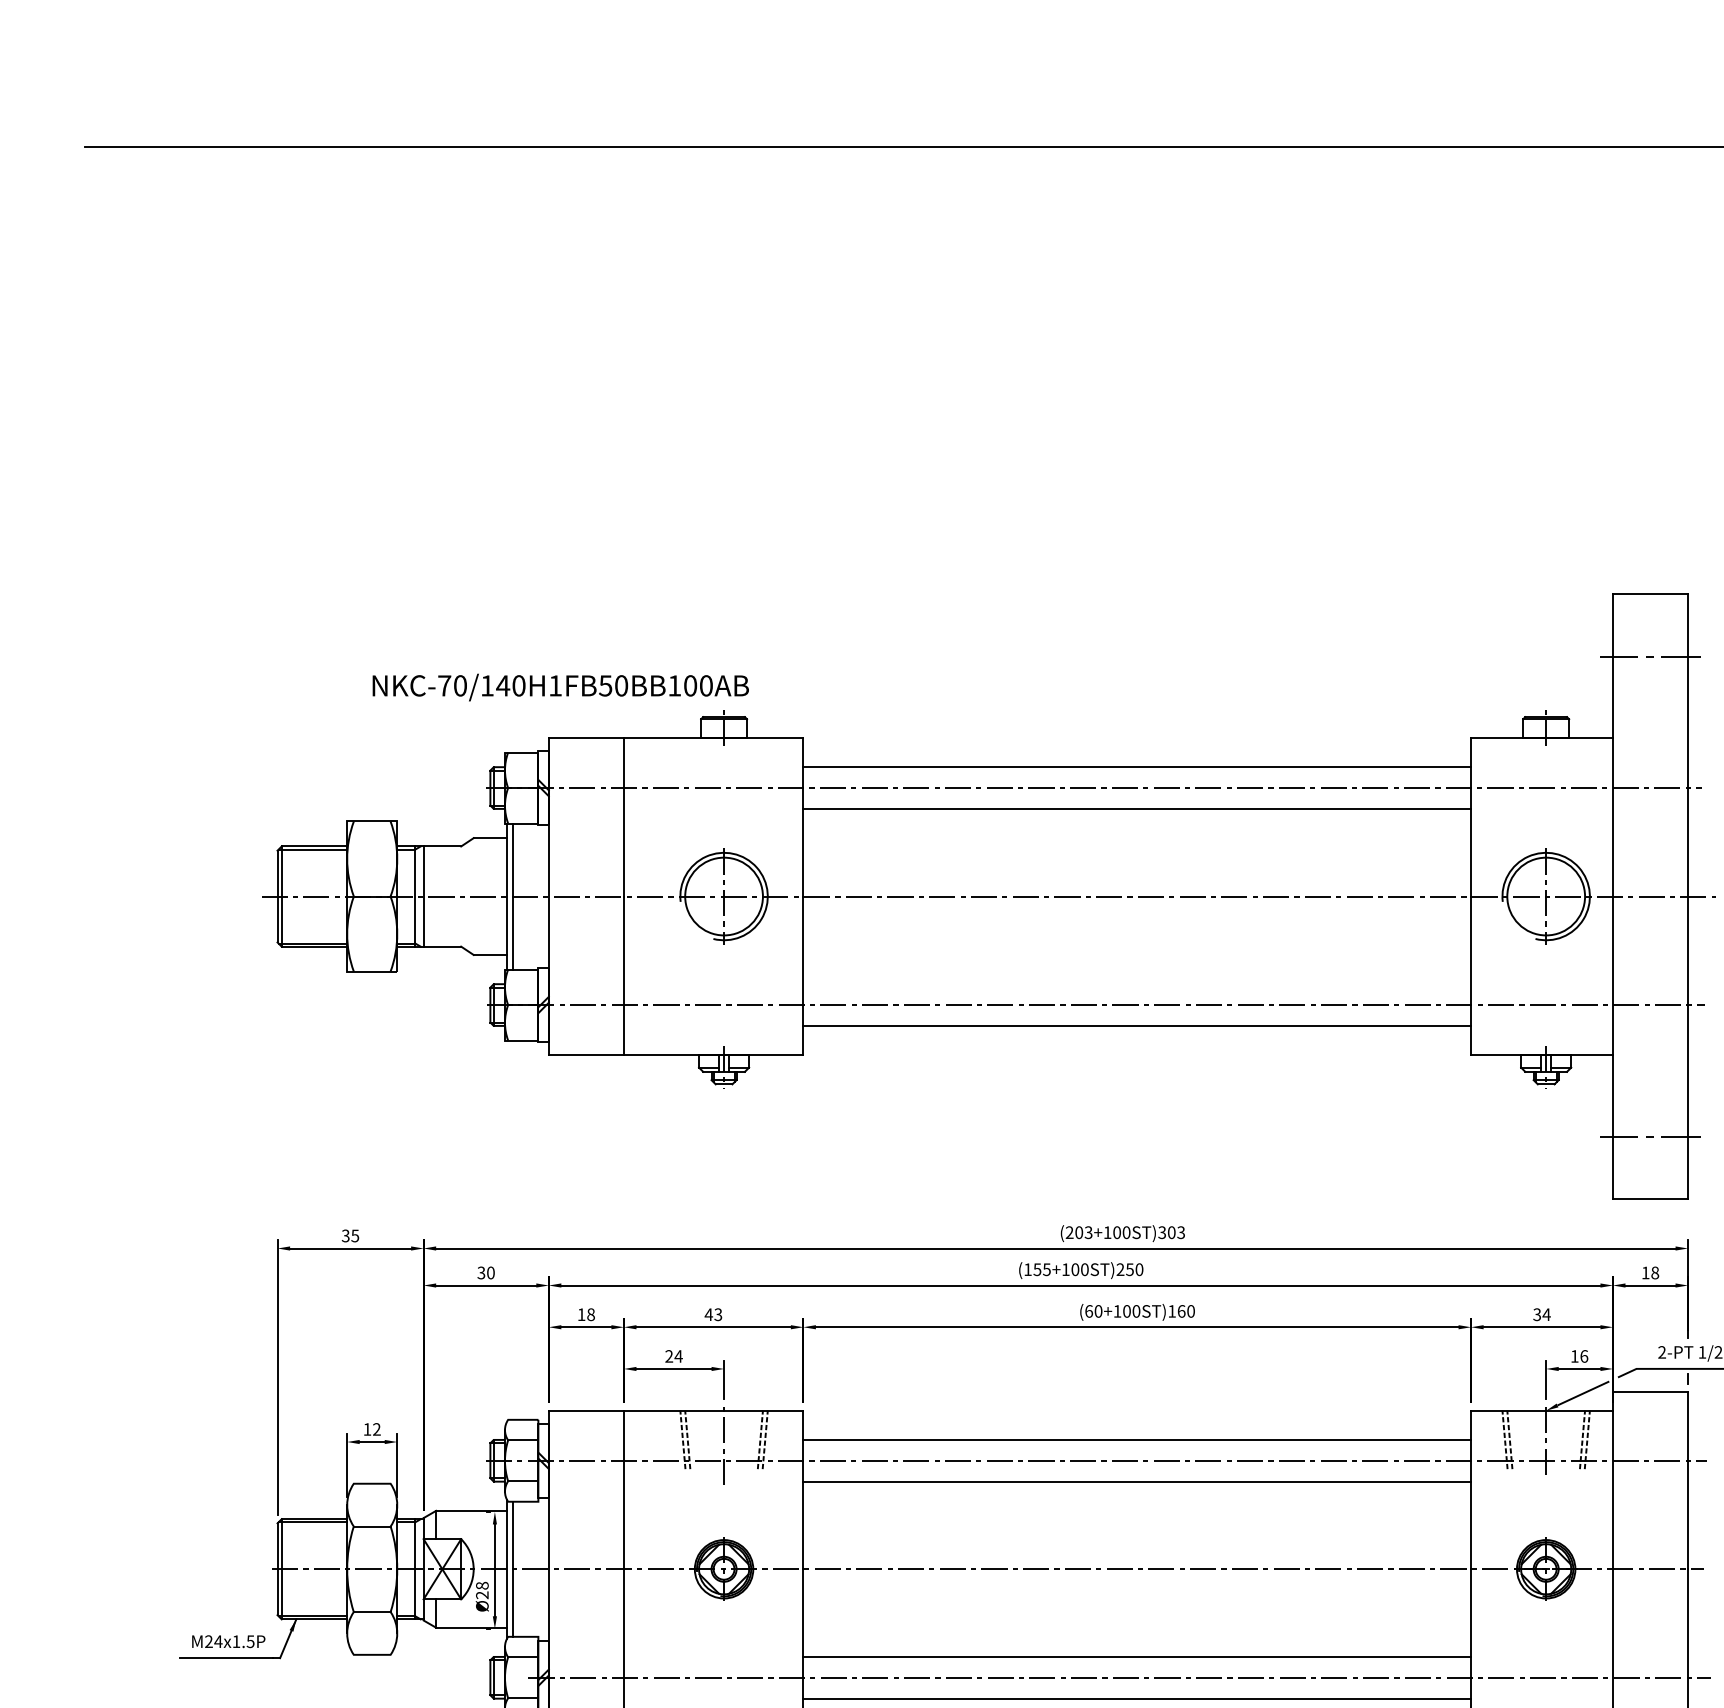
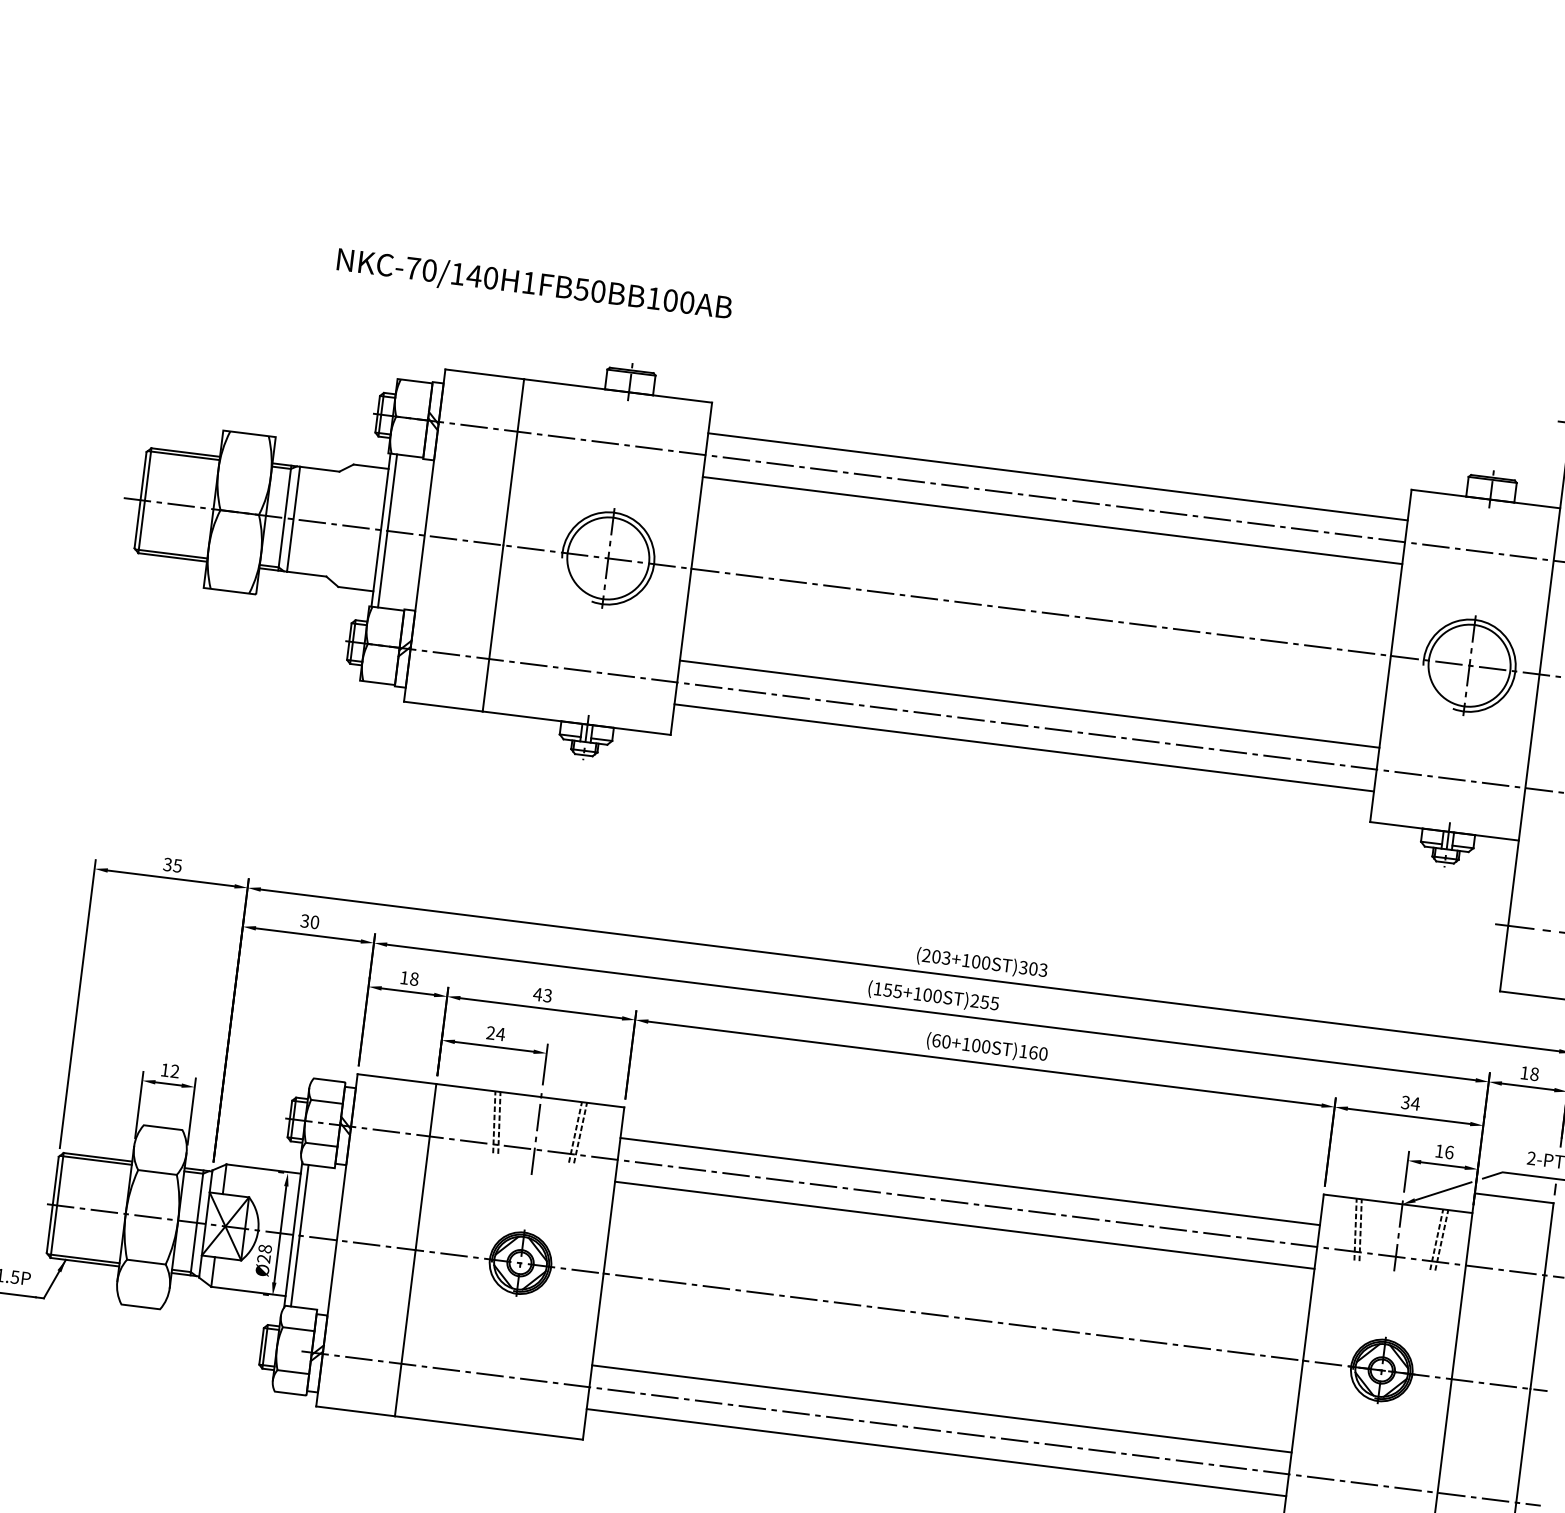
text: (560, 687) -> (534, 285), moved
line: (1137, 984) -> (1029, 704), added
text: (1139, 1269) -> (994, 1003), (155+100ST)250 -> (155+100ST)255

